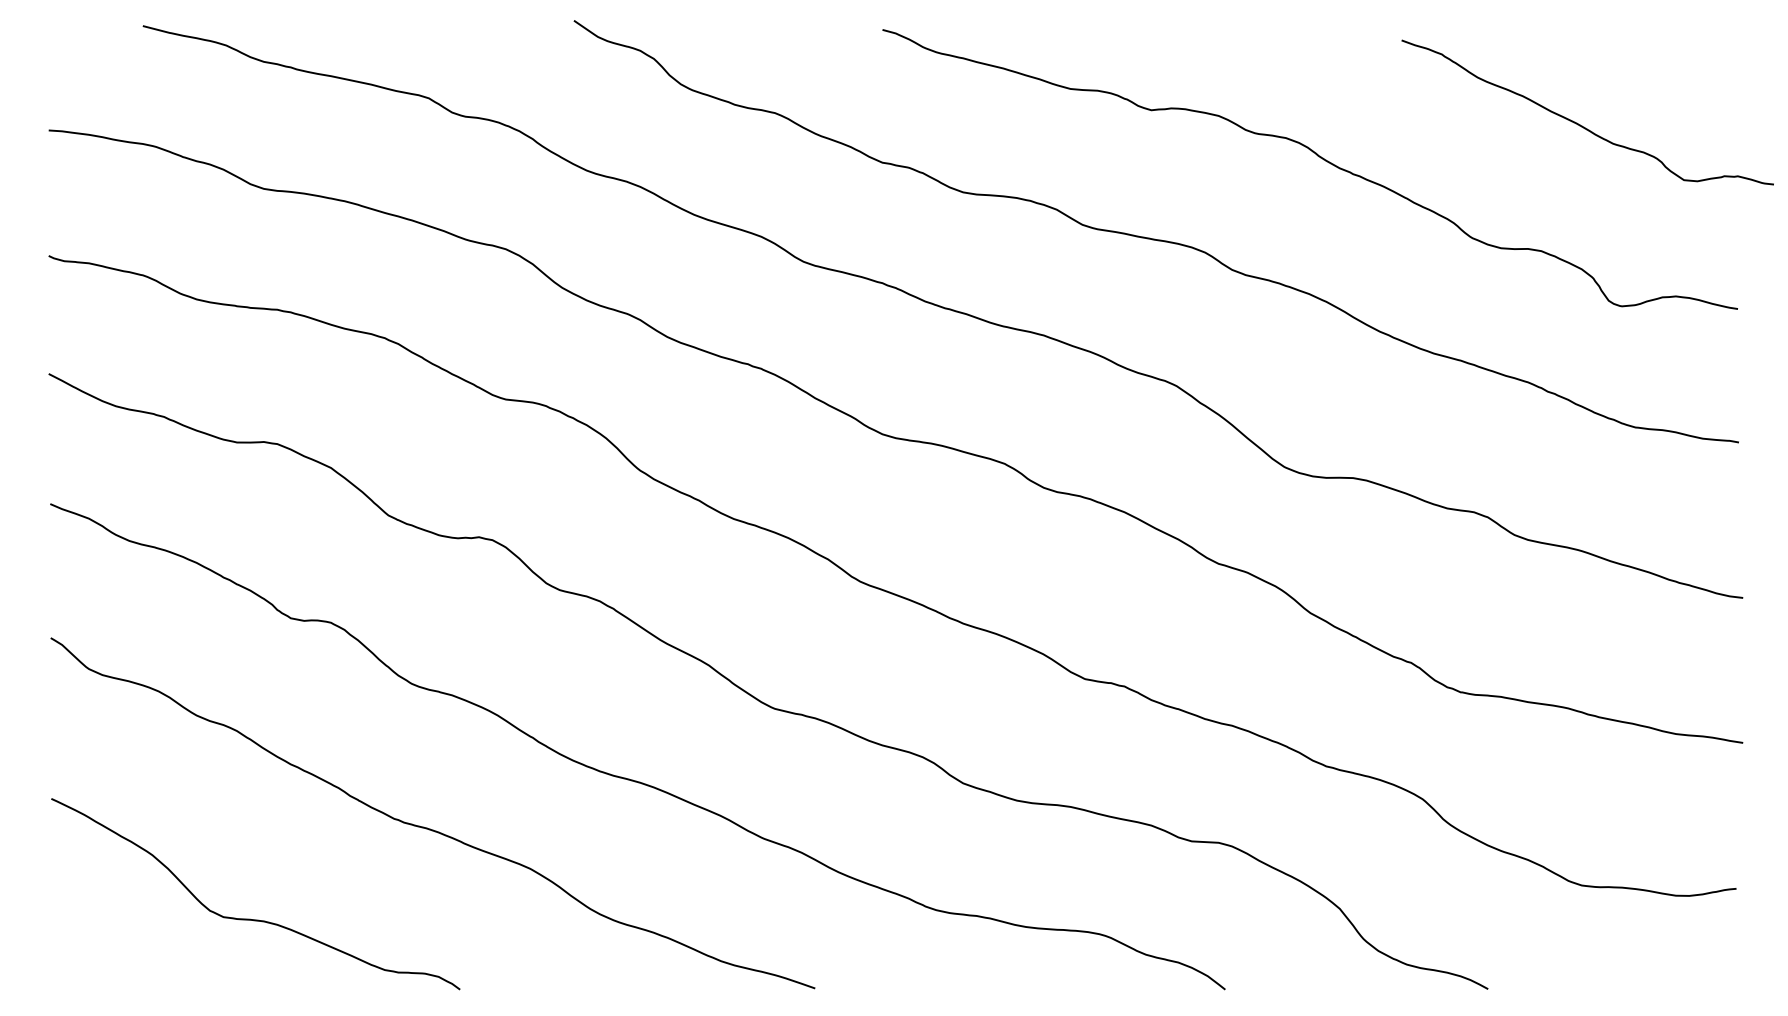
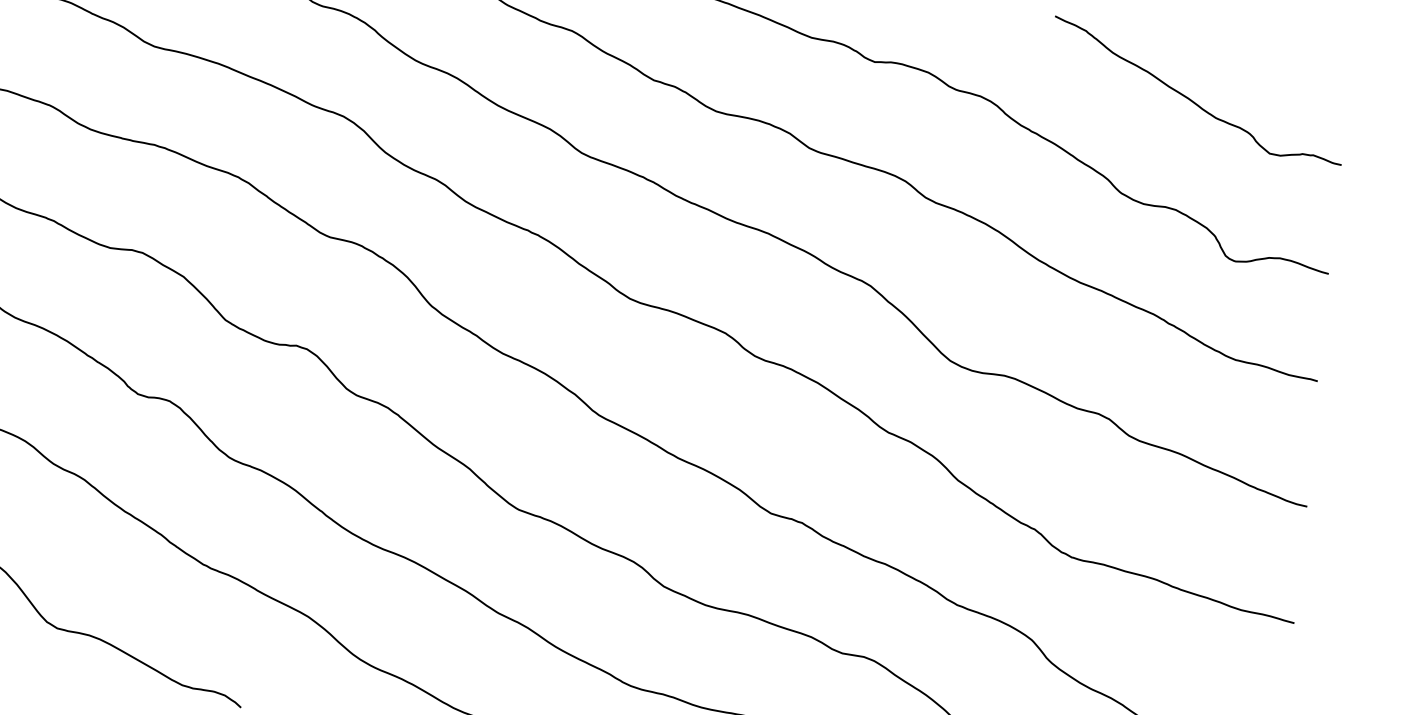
curve: (1580, 124) -> (1191, 99), moved

